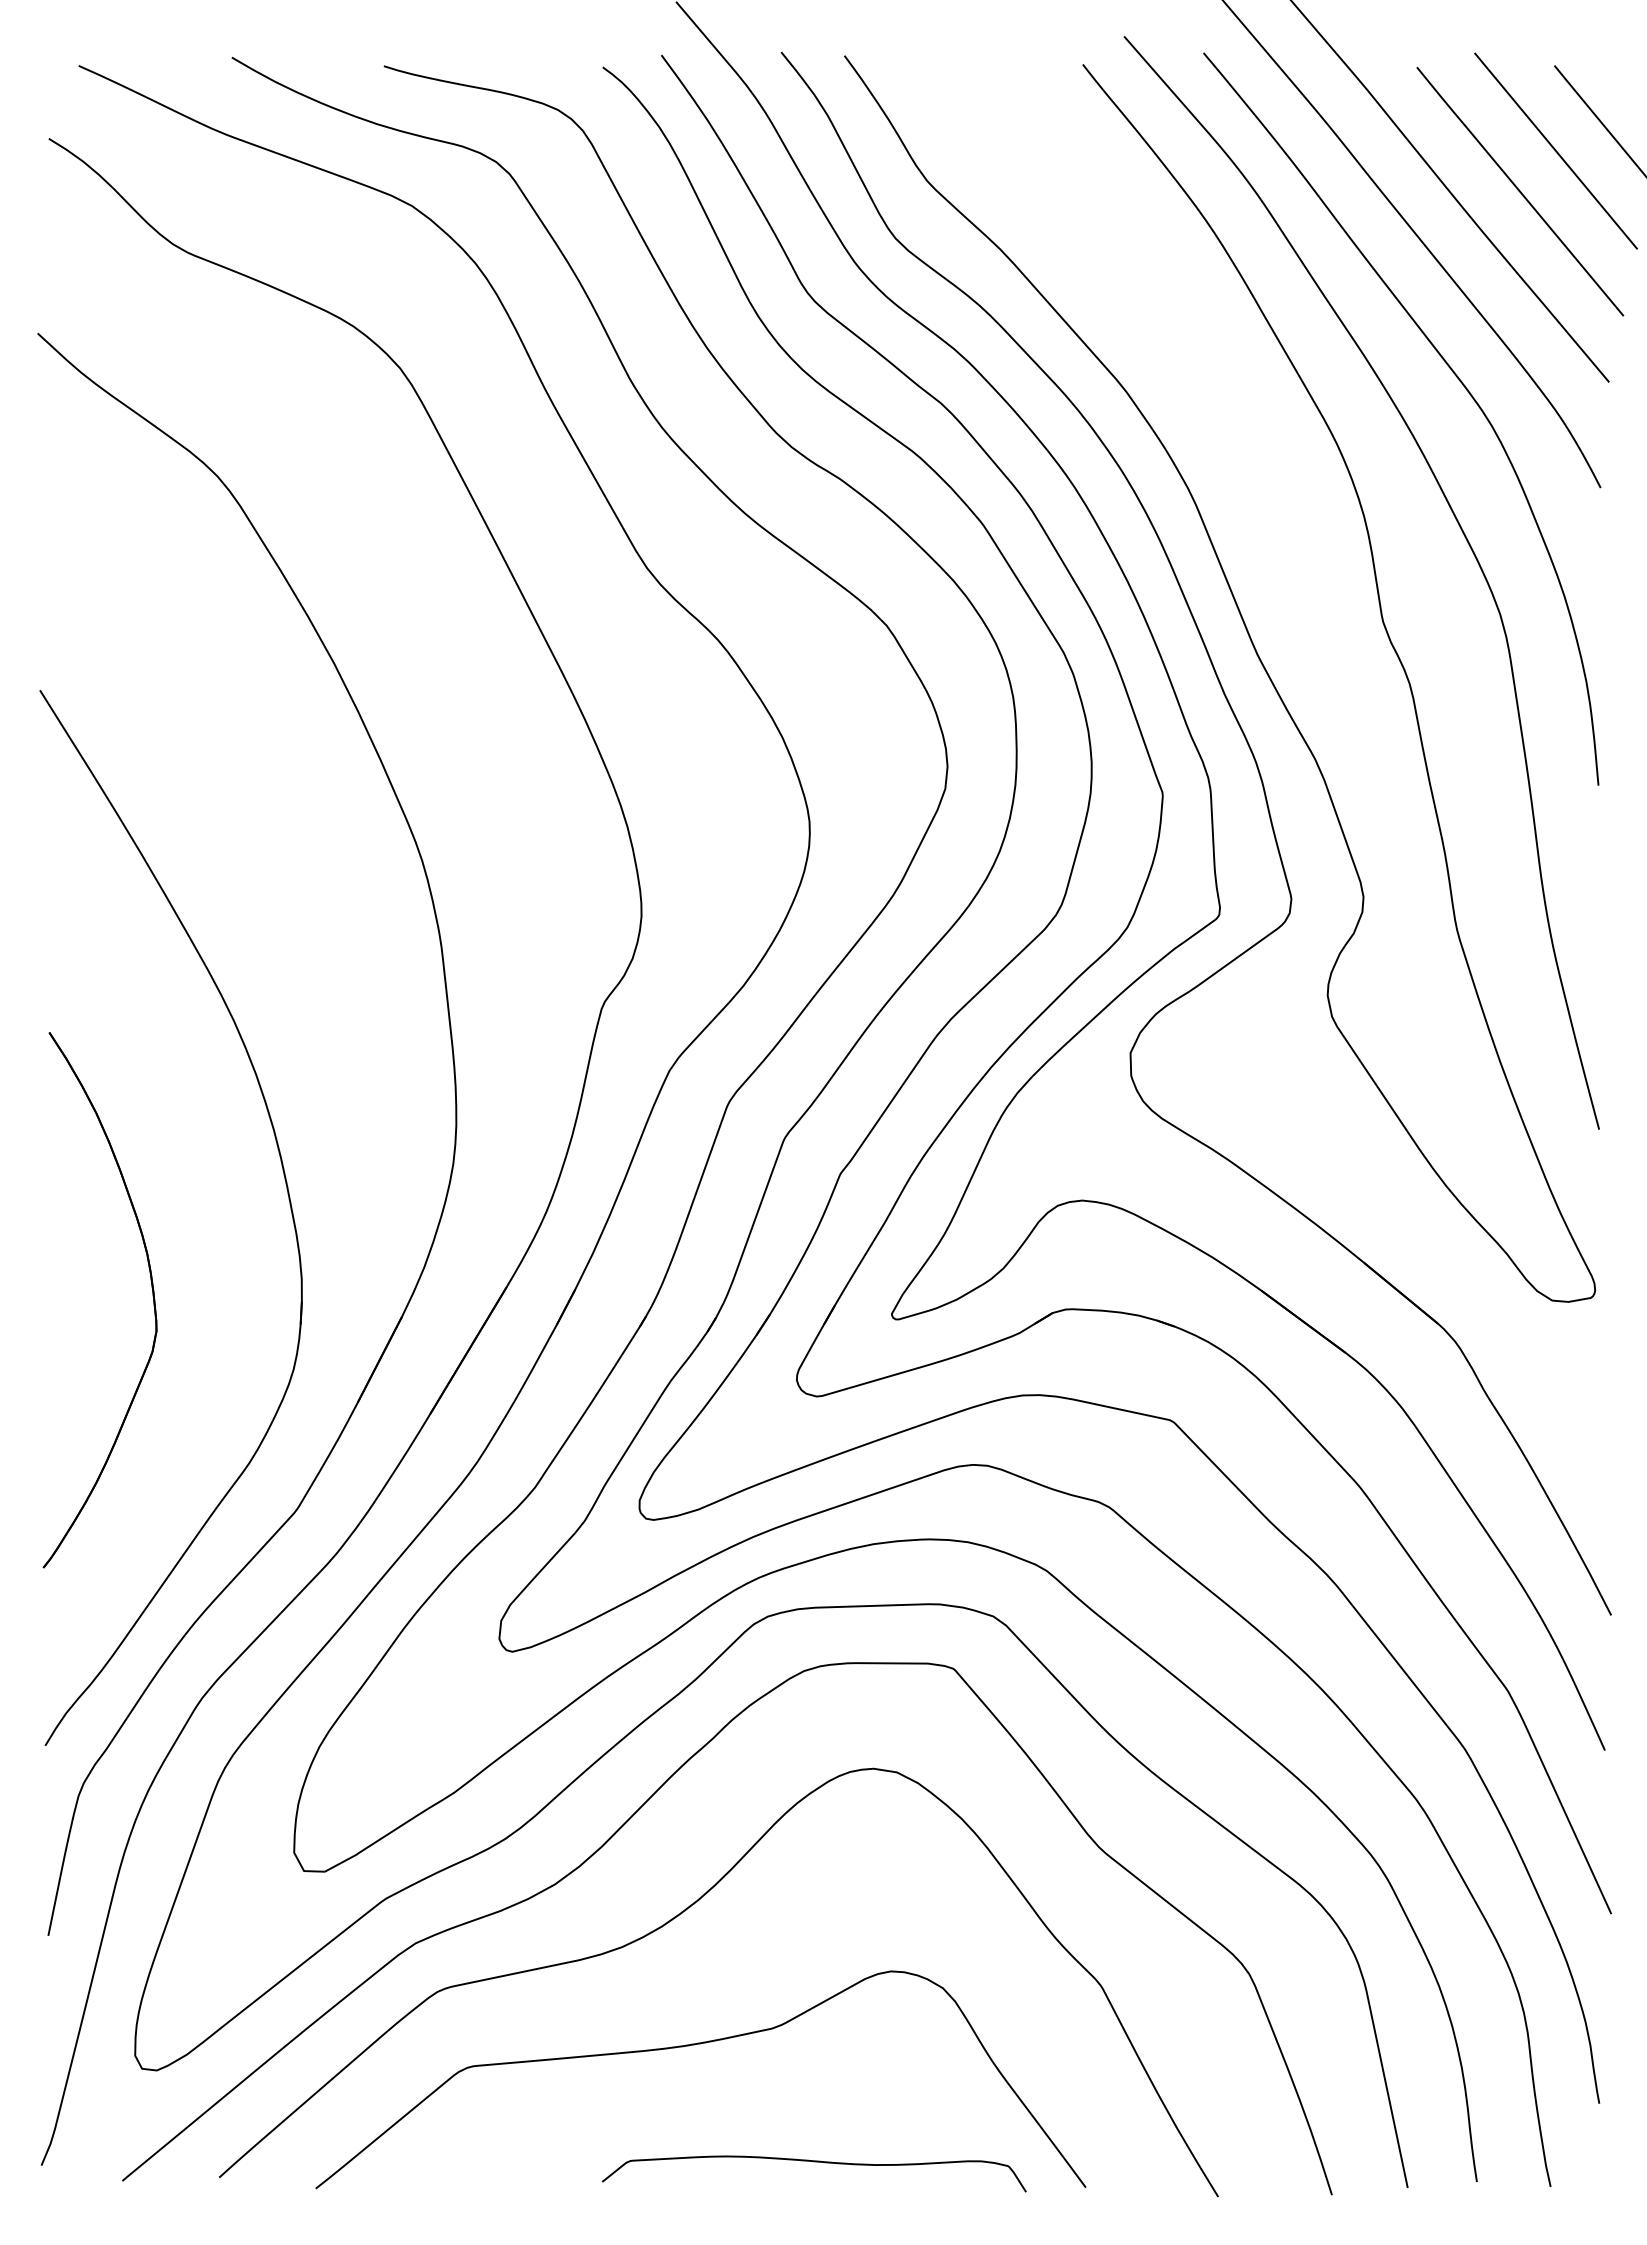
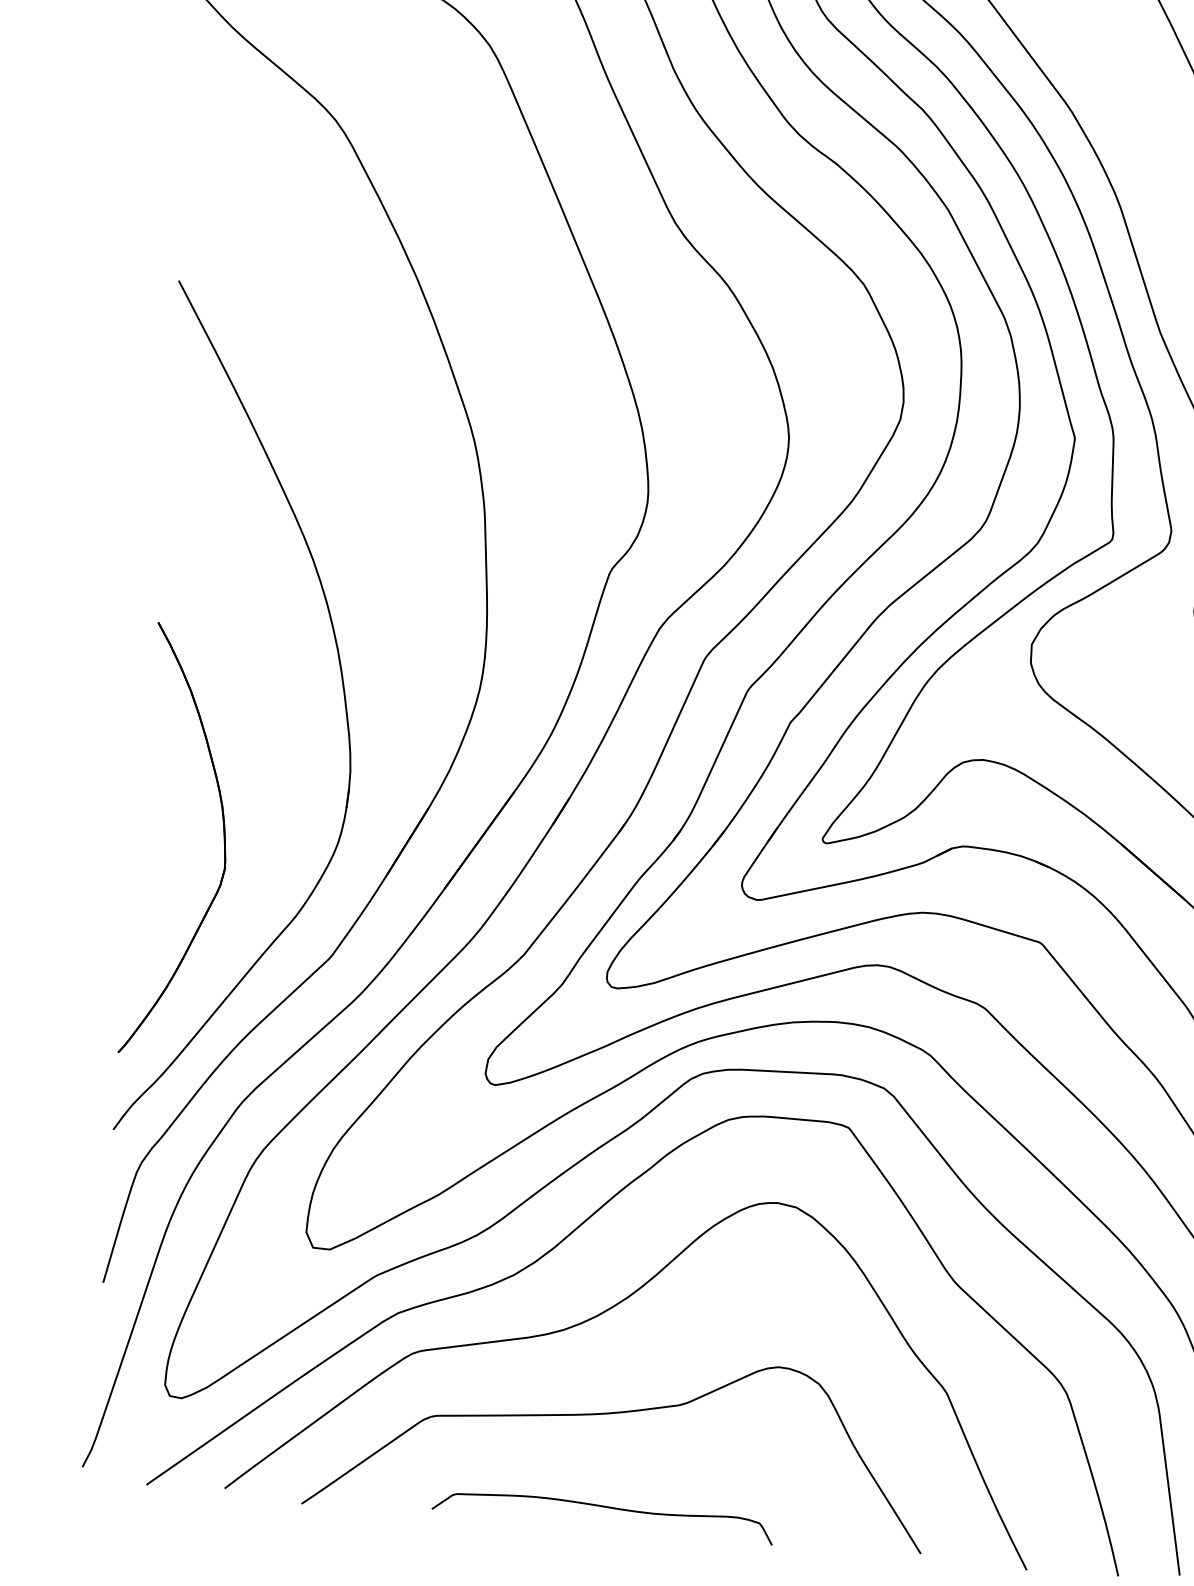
part: (152, 1296) -> (223, 841), moved
curve: (814, 2162) -> (603, 1507), moved

